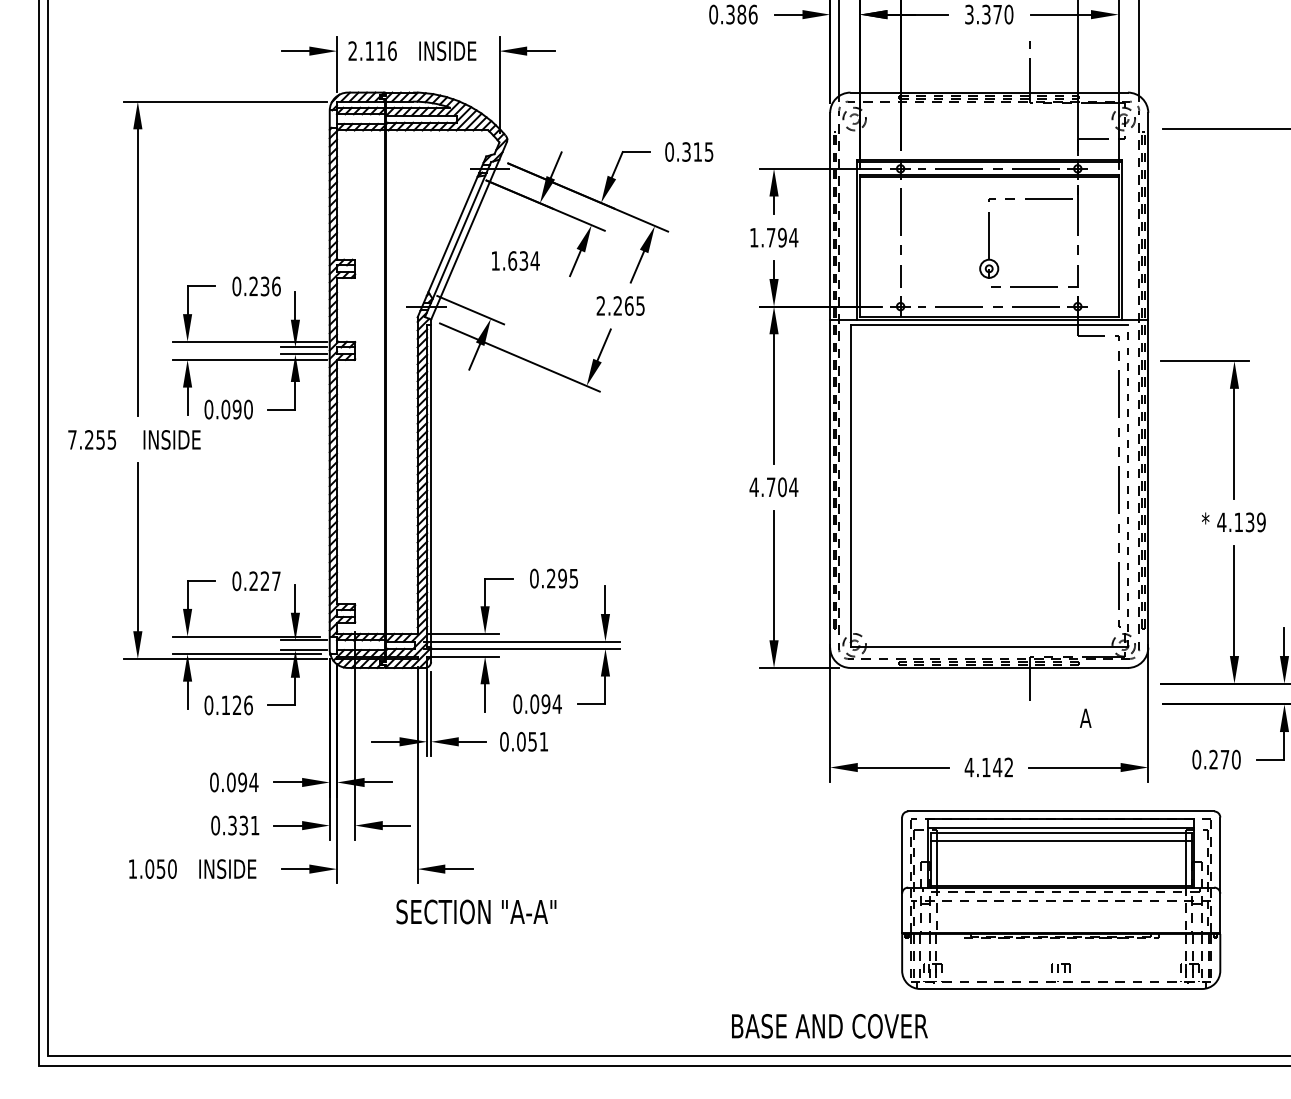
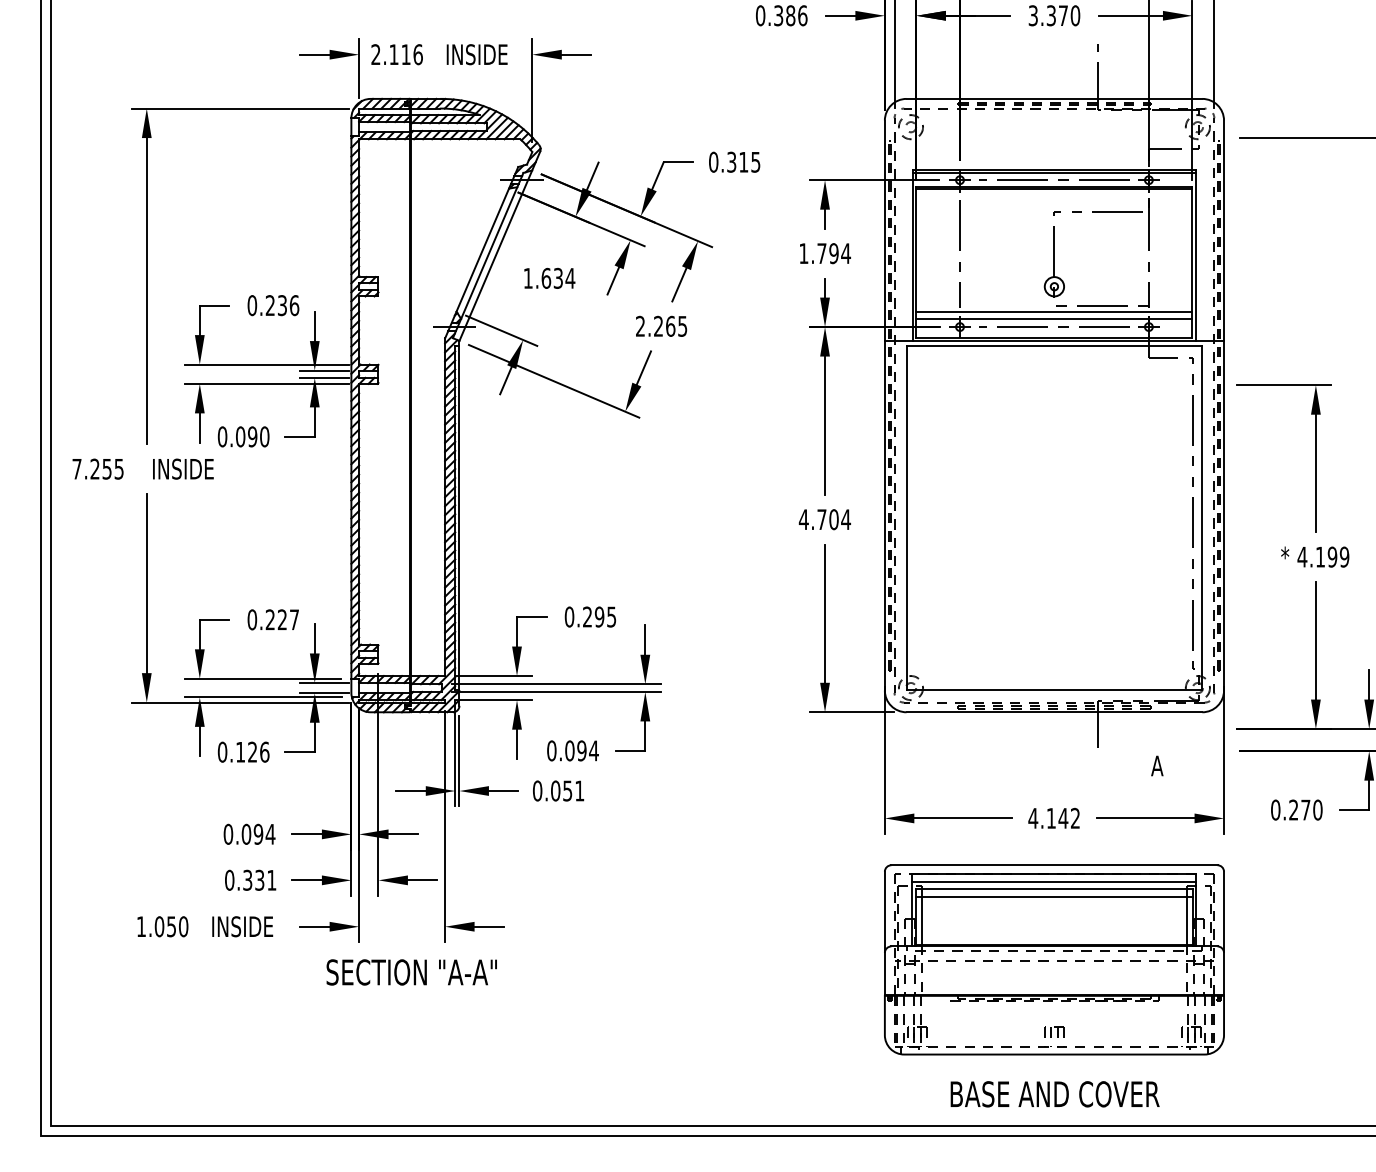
line: (988, 292) -> (1053, 312), added
line: (988, 299) -> (1053, 319), added
line: (1127, 485) -> (1201, 517), dashed -> solid
text: (1249, 522) -> (1331, 557), 4.139 -> 4.199
part: (1061, 899) -> (1054, 959), moved
text: (476, 911) -> (411, 971), moved
text: (829, 1026) -> (1054, 1094), moved

